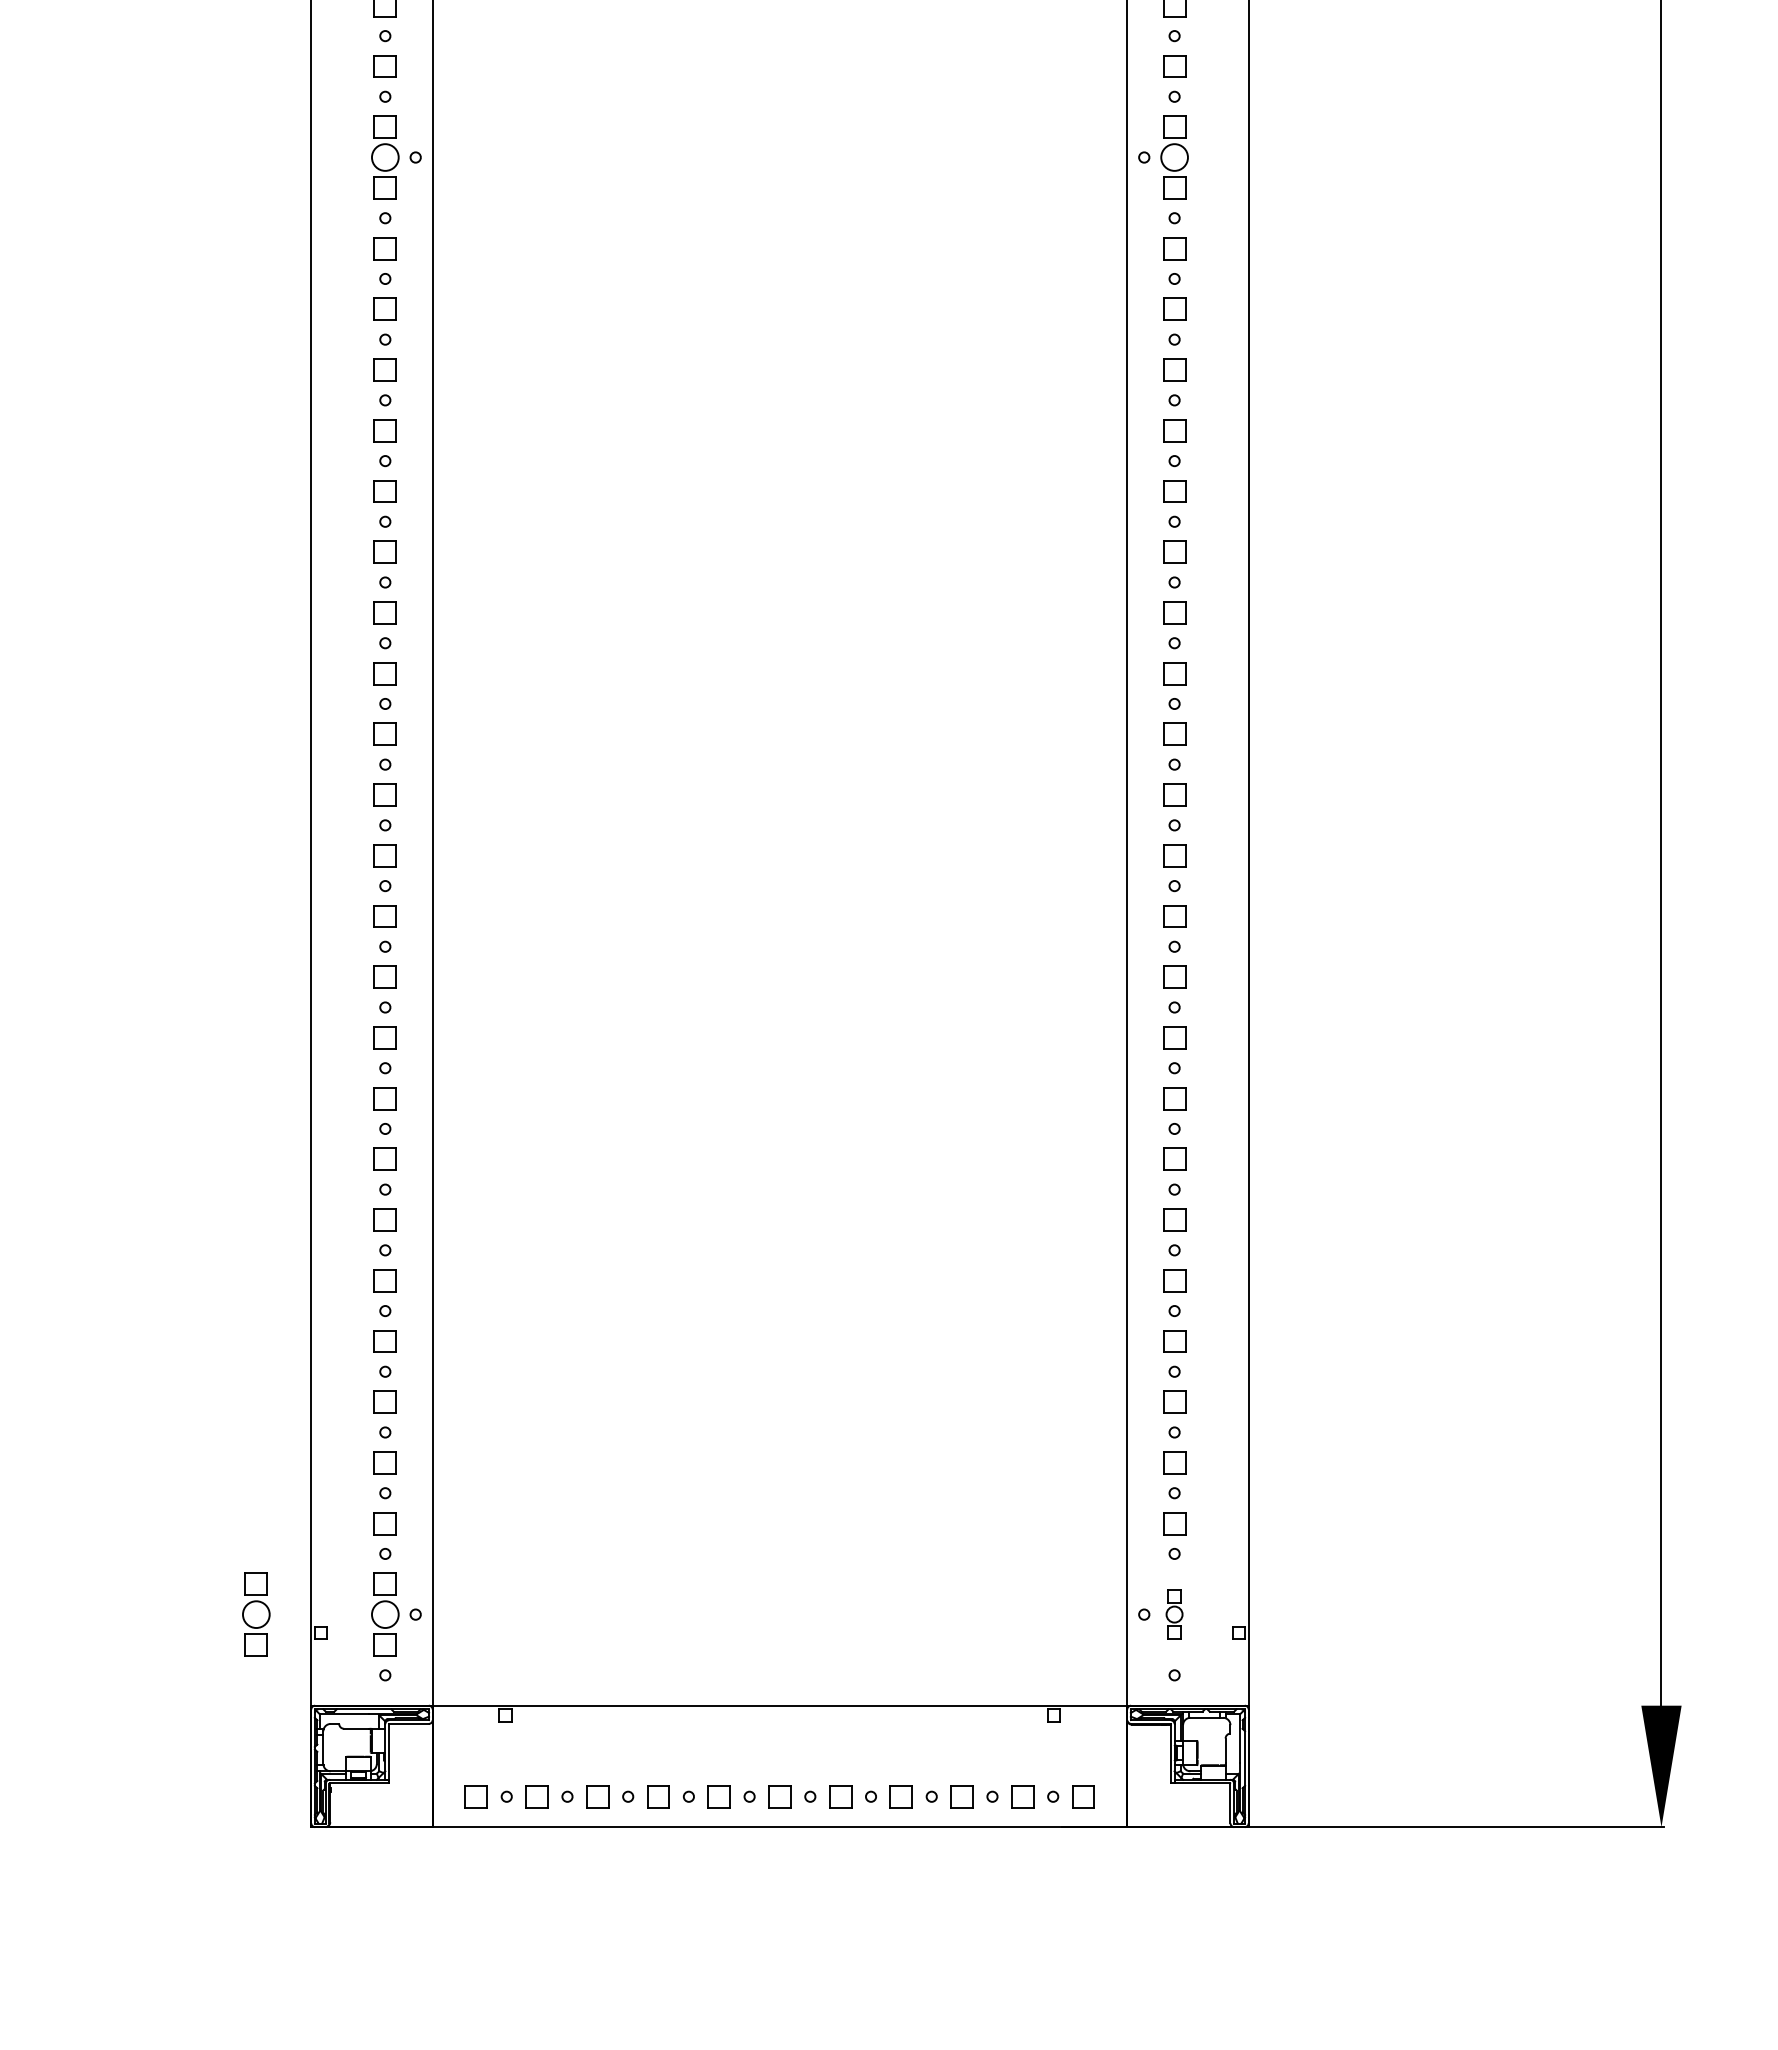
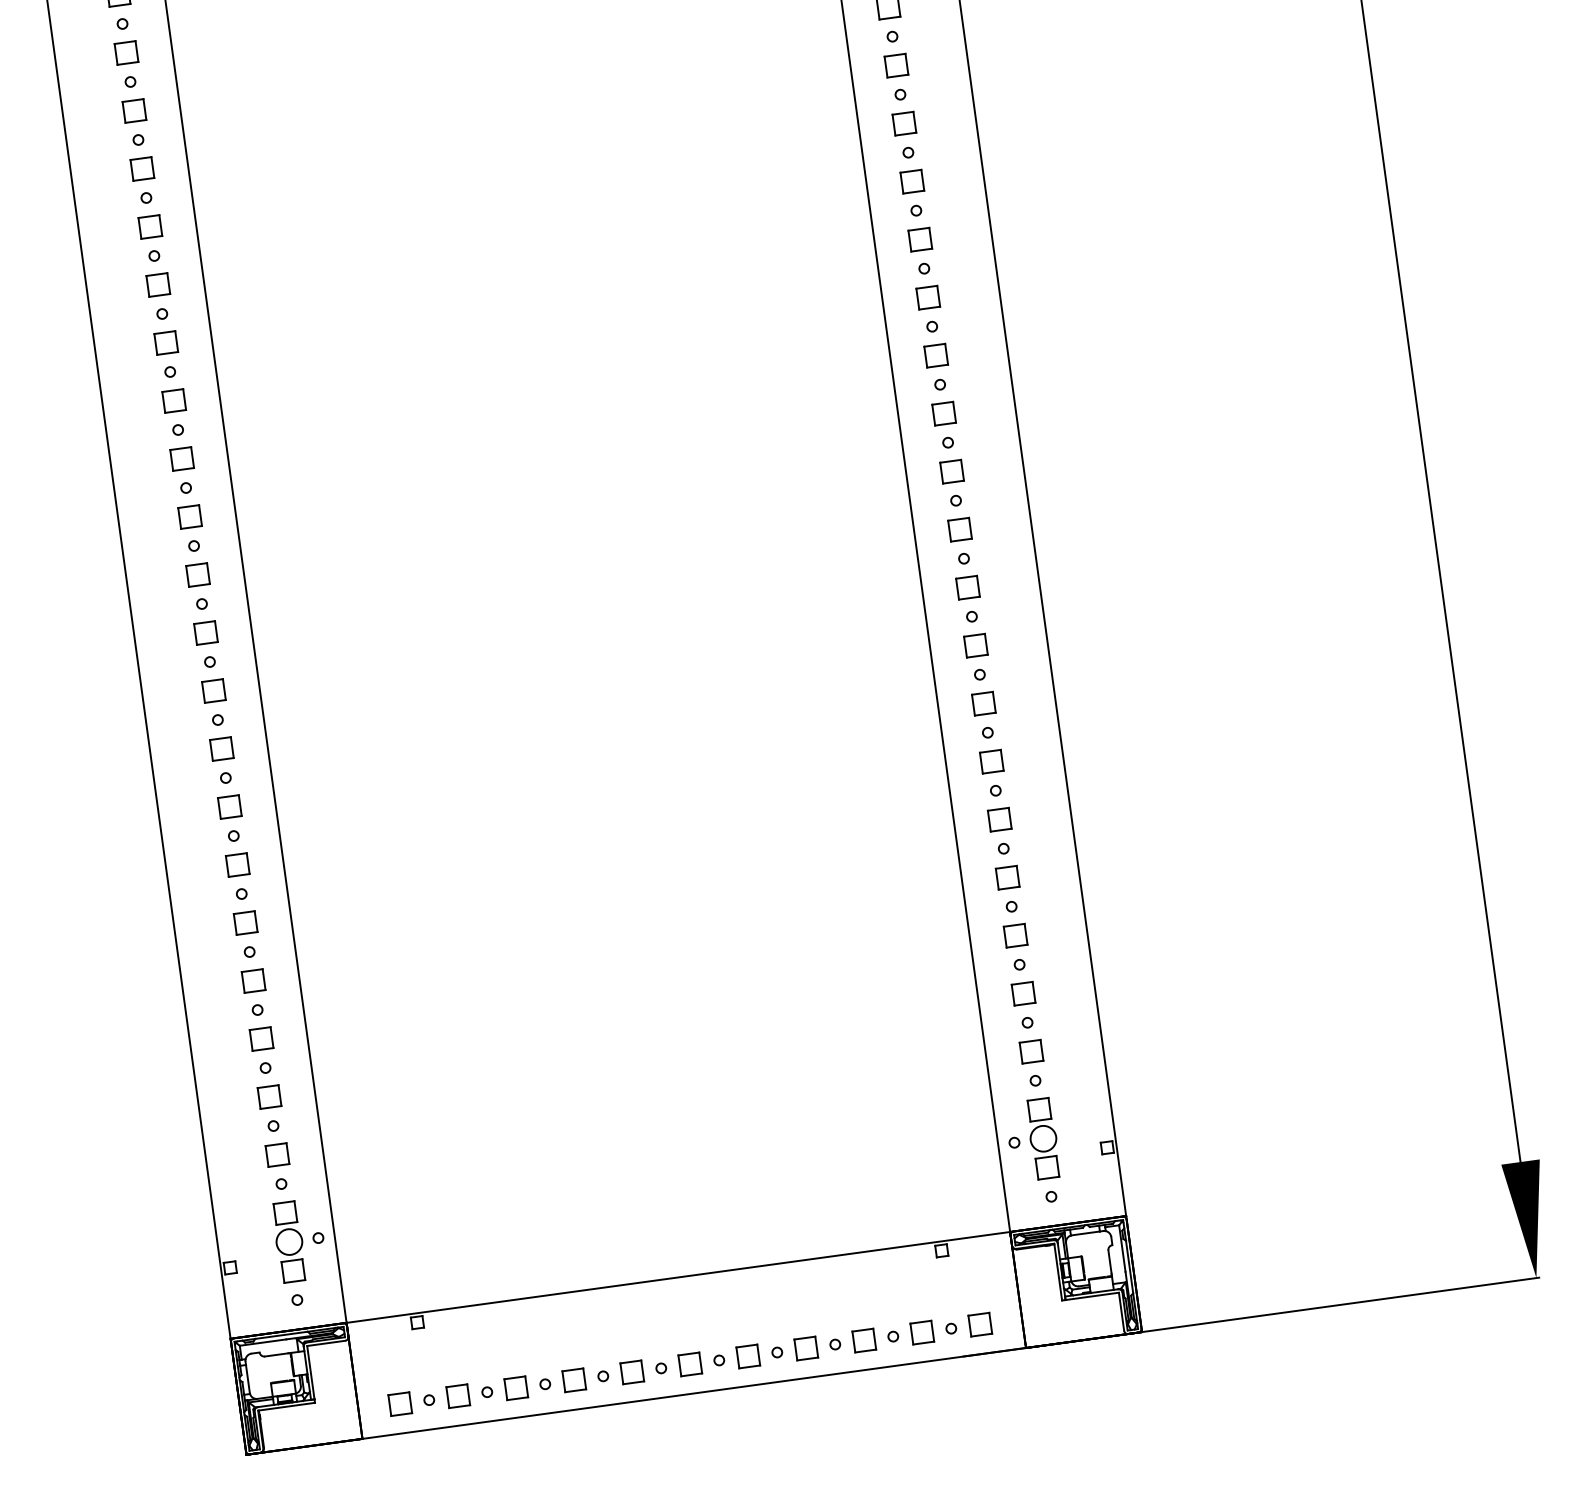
part: (256, 1614) -> (166, 1258), removed
part: (1174, 1614) -> (1043, 1138), size x1.67

